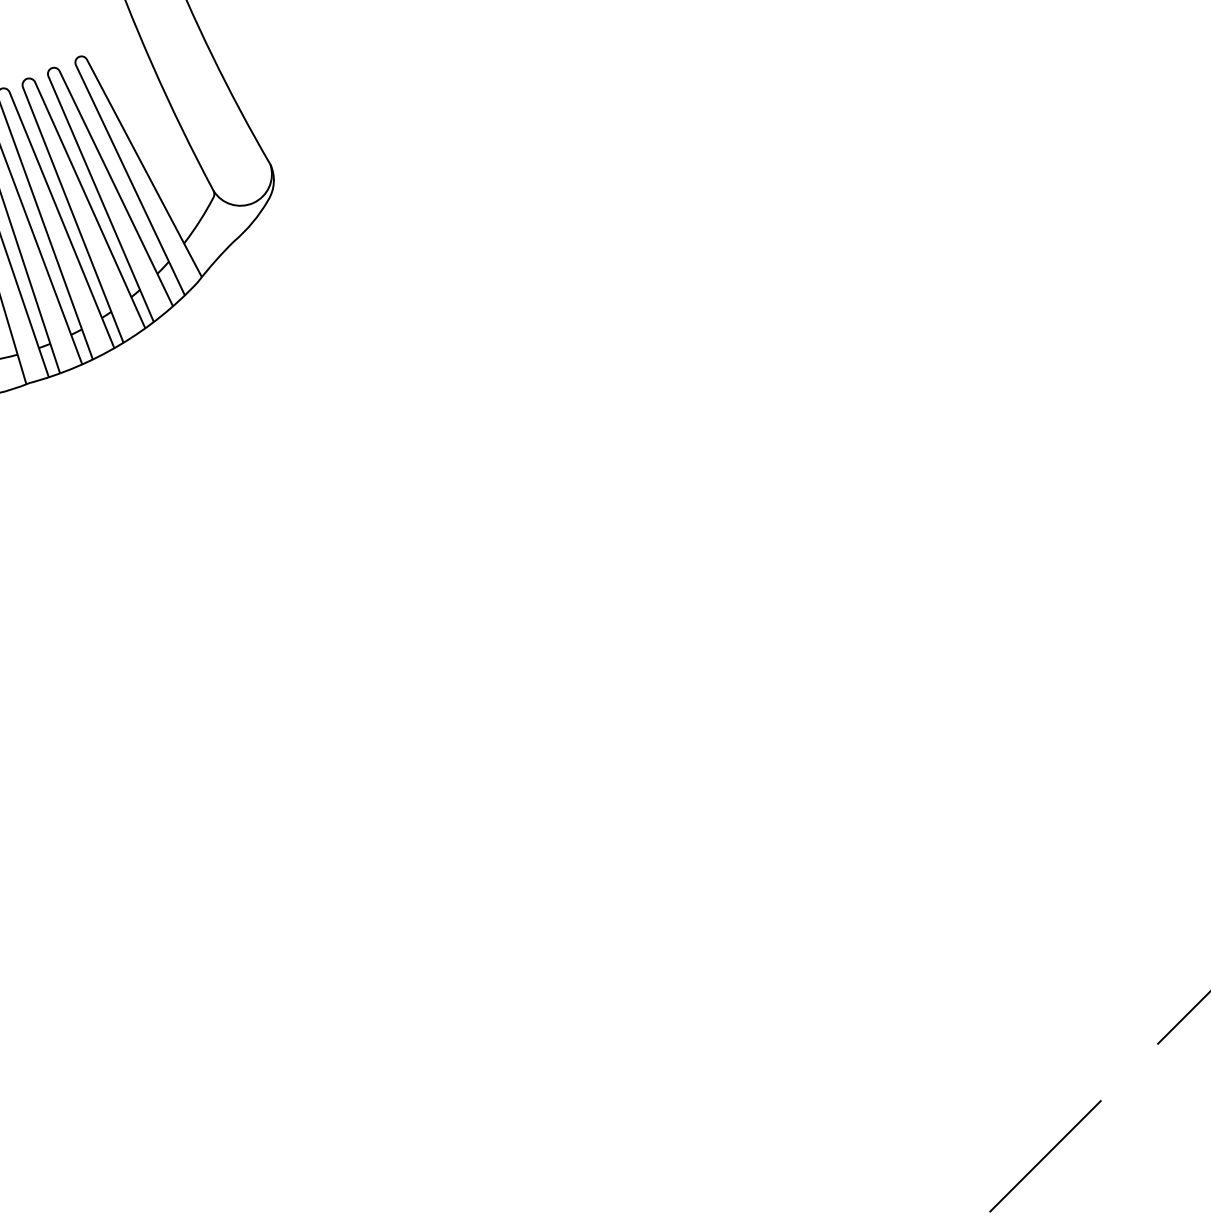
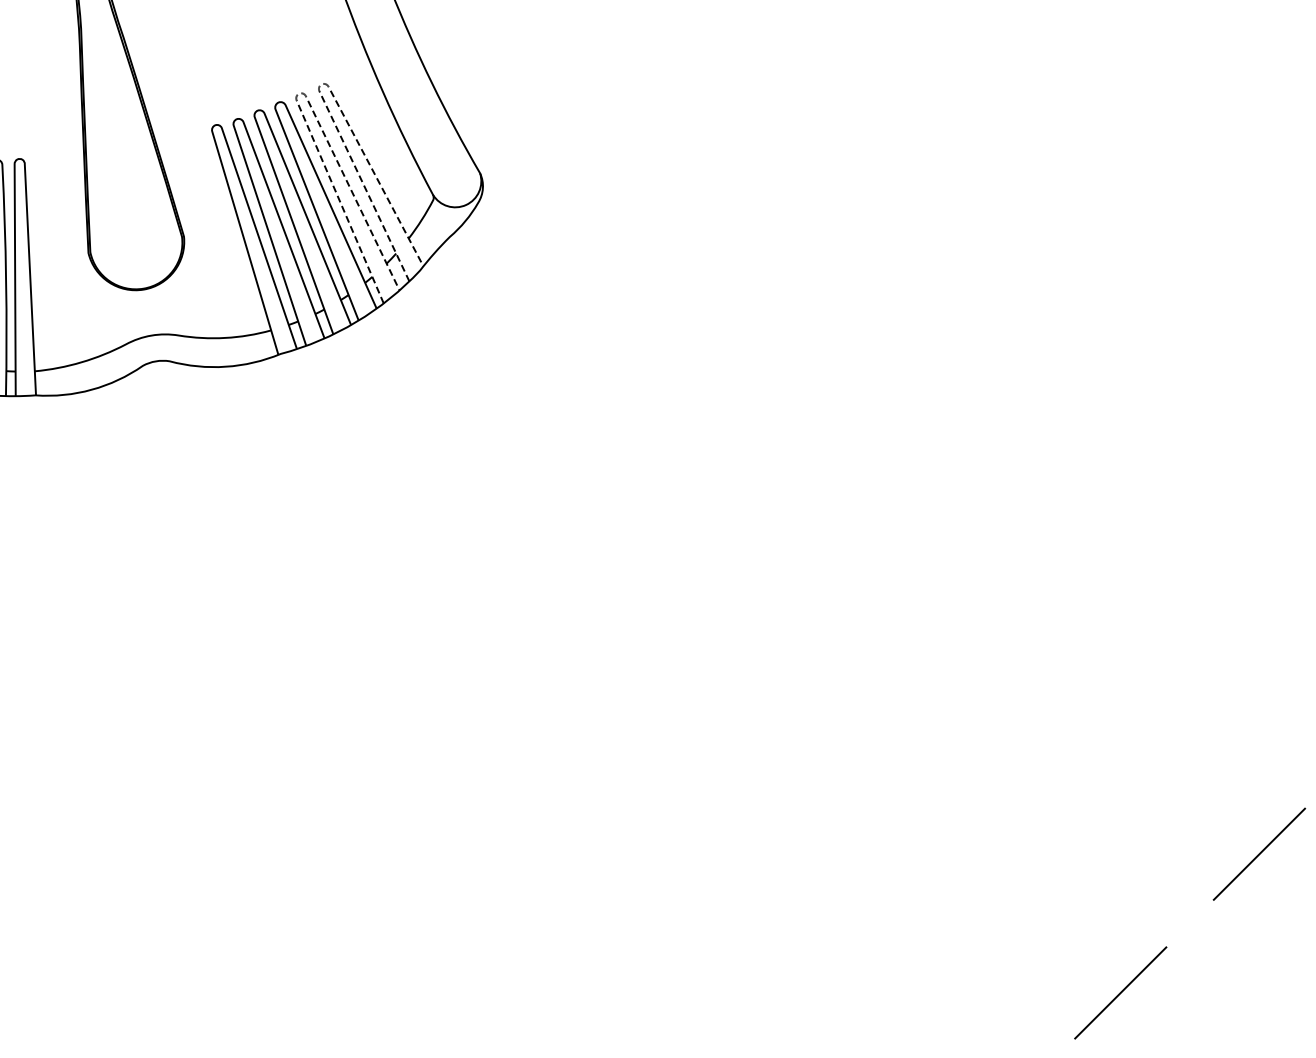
line: (77, 58) -> (320, 85), solid -> dashed
line: (50, 69) -> (298, 94), solid -> dashed

